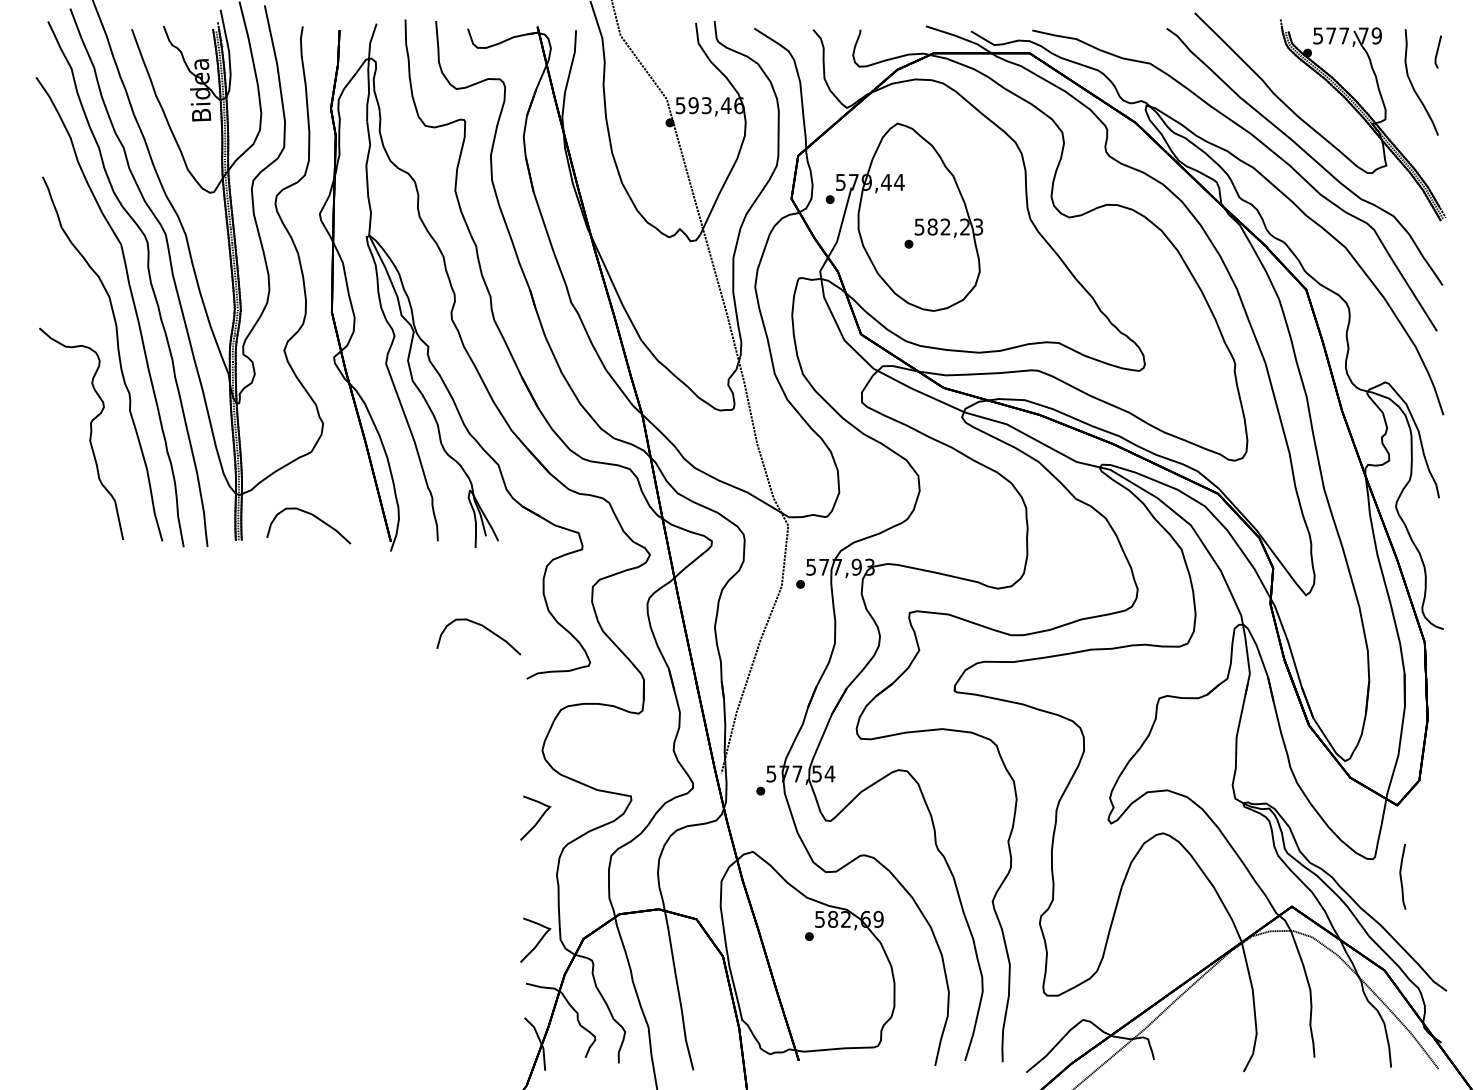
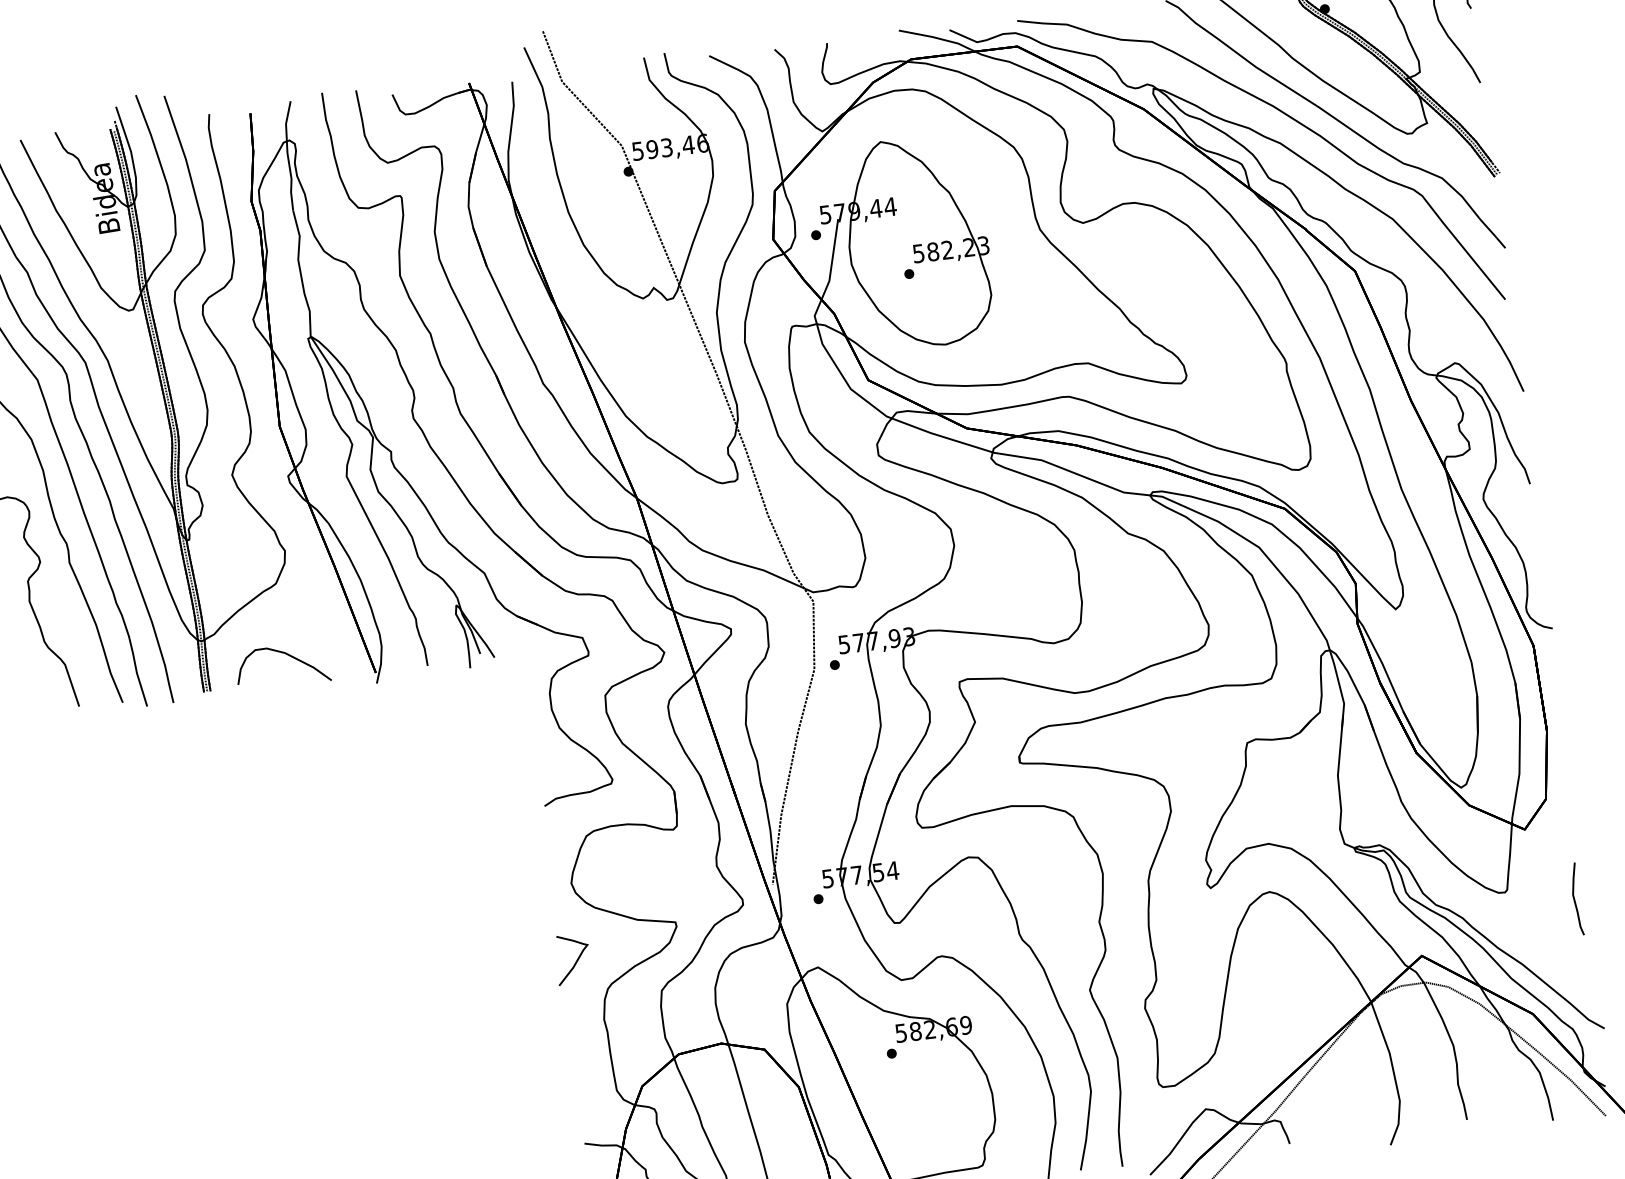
curve: (484, 628) -> (490, 756), removed
curve: (1401, 876) -> (1575, 898), moved
curve: (538, 941) -> (592, 1095), removed

